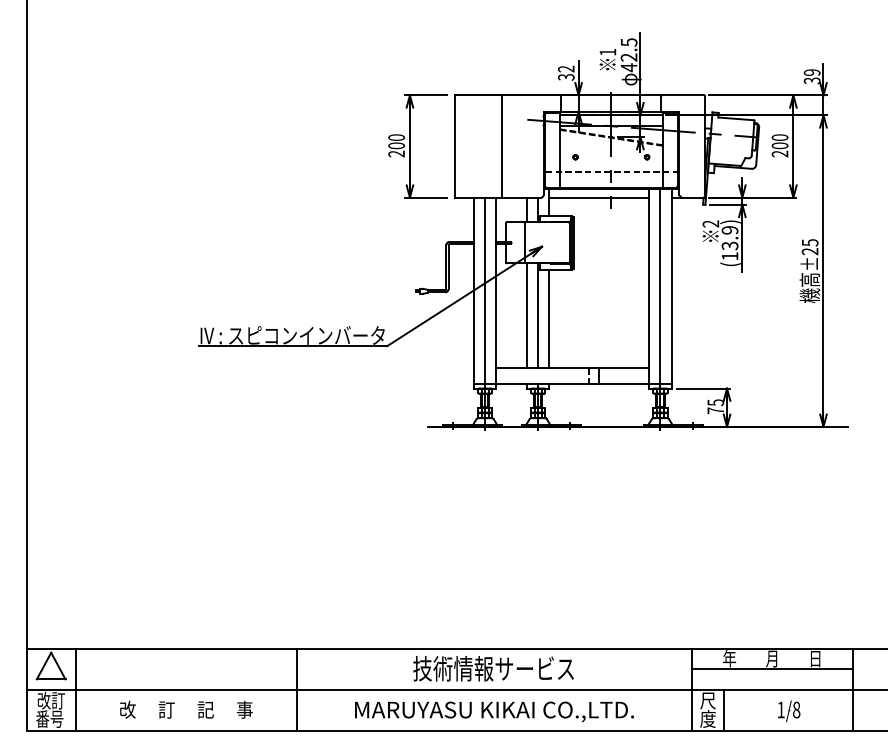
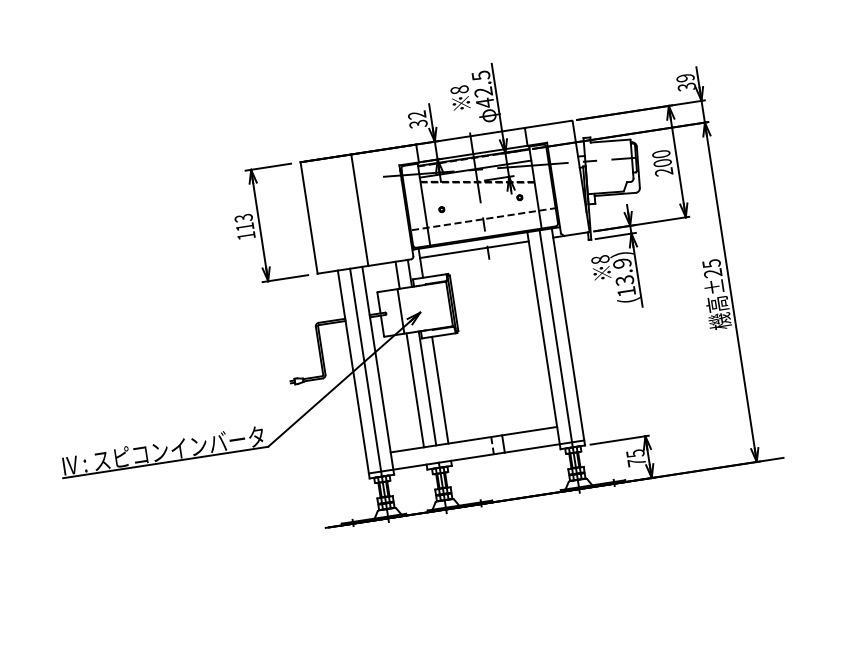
text: (607, 51) -> (459, 89), 1 -> 8
text: (396, 145) -> (244, 226), 200 -> 113
text: (710, 223) -> (599, 259), 2 -> 8

